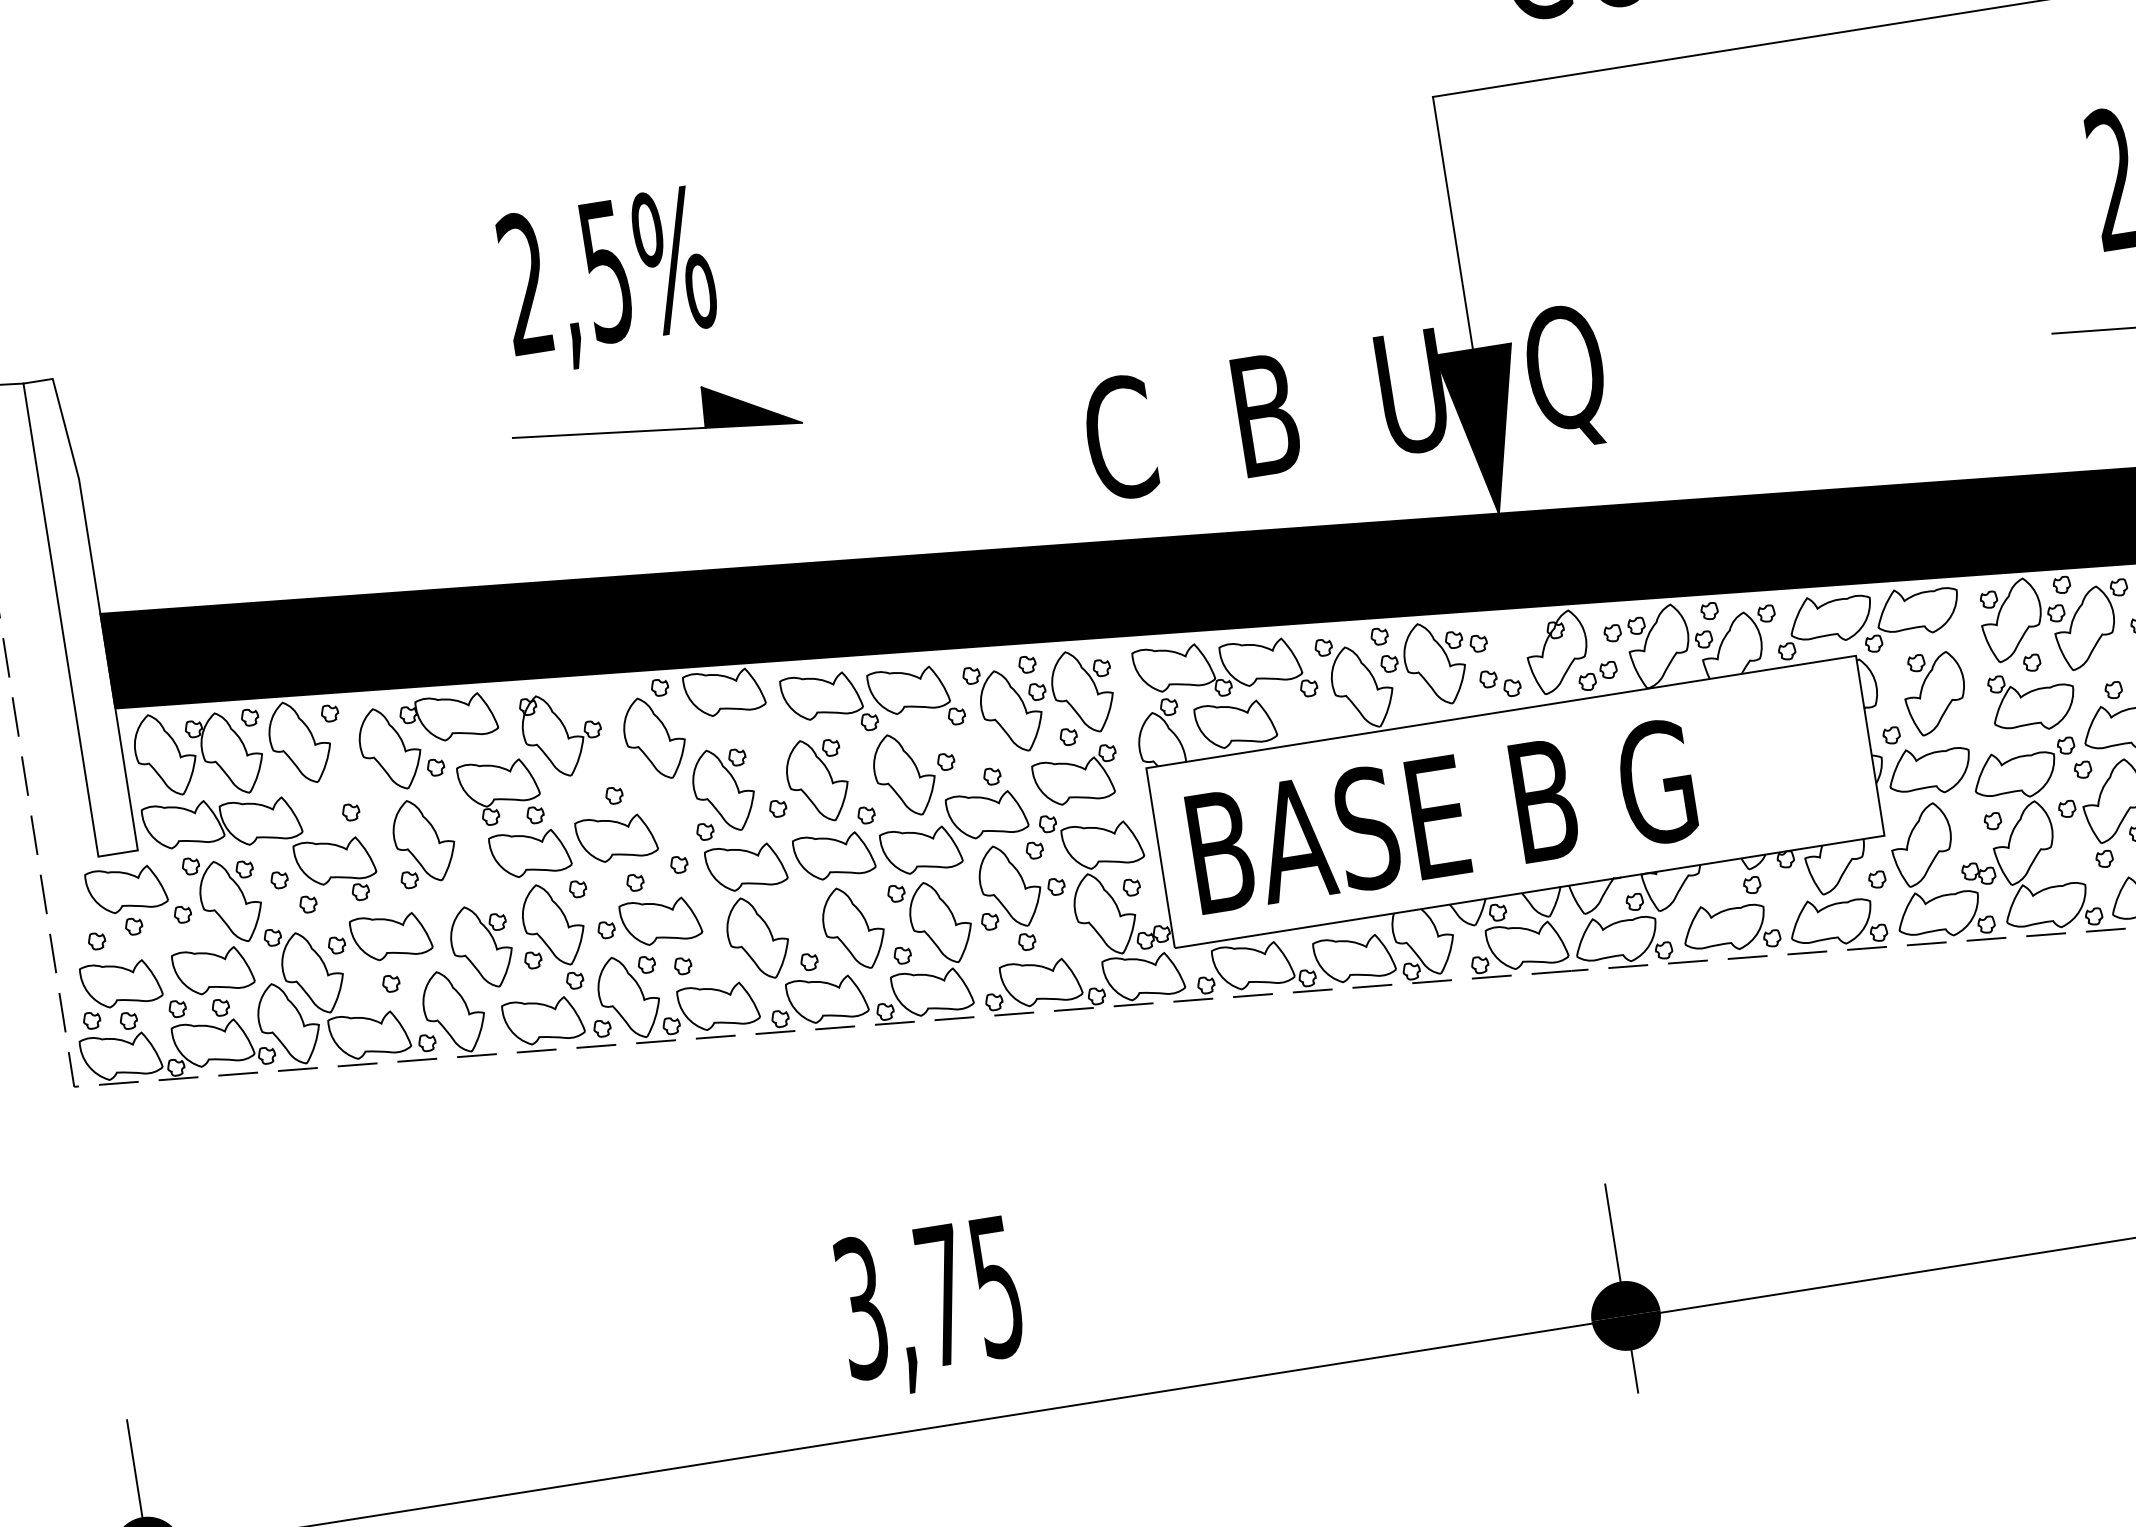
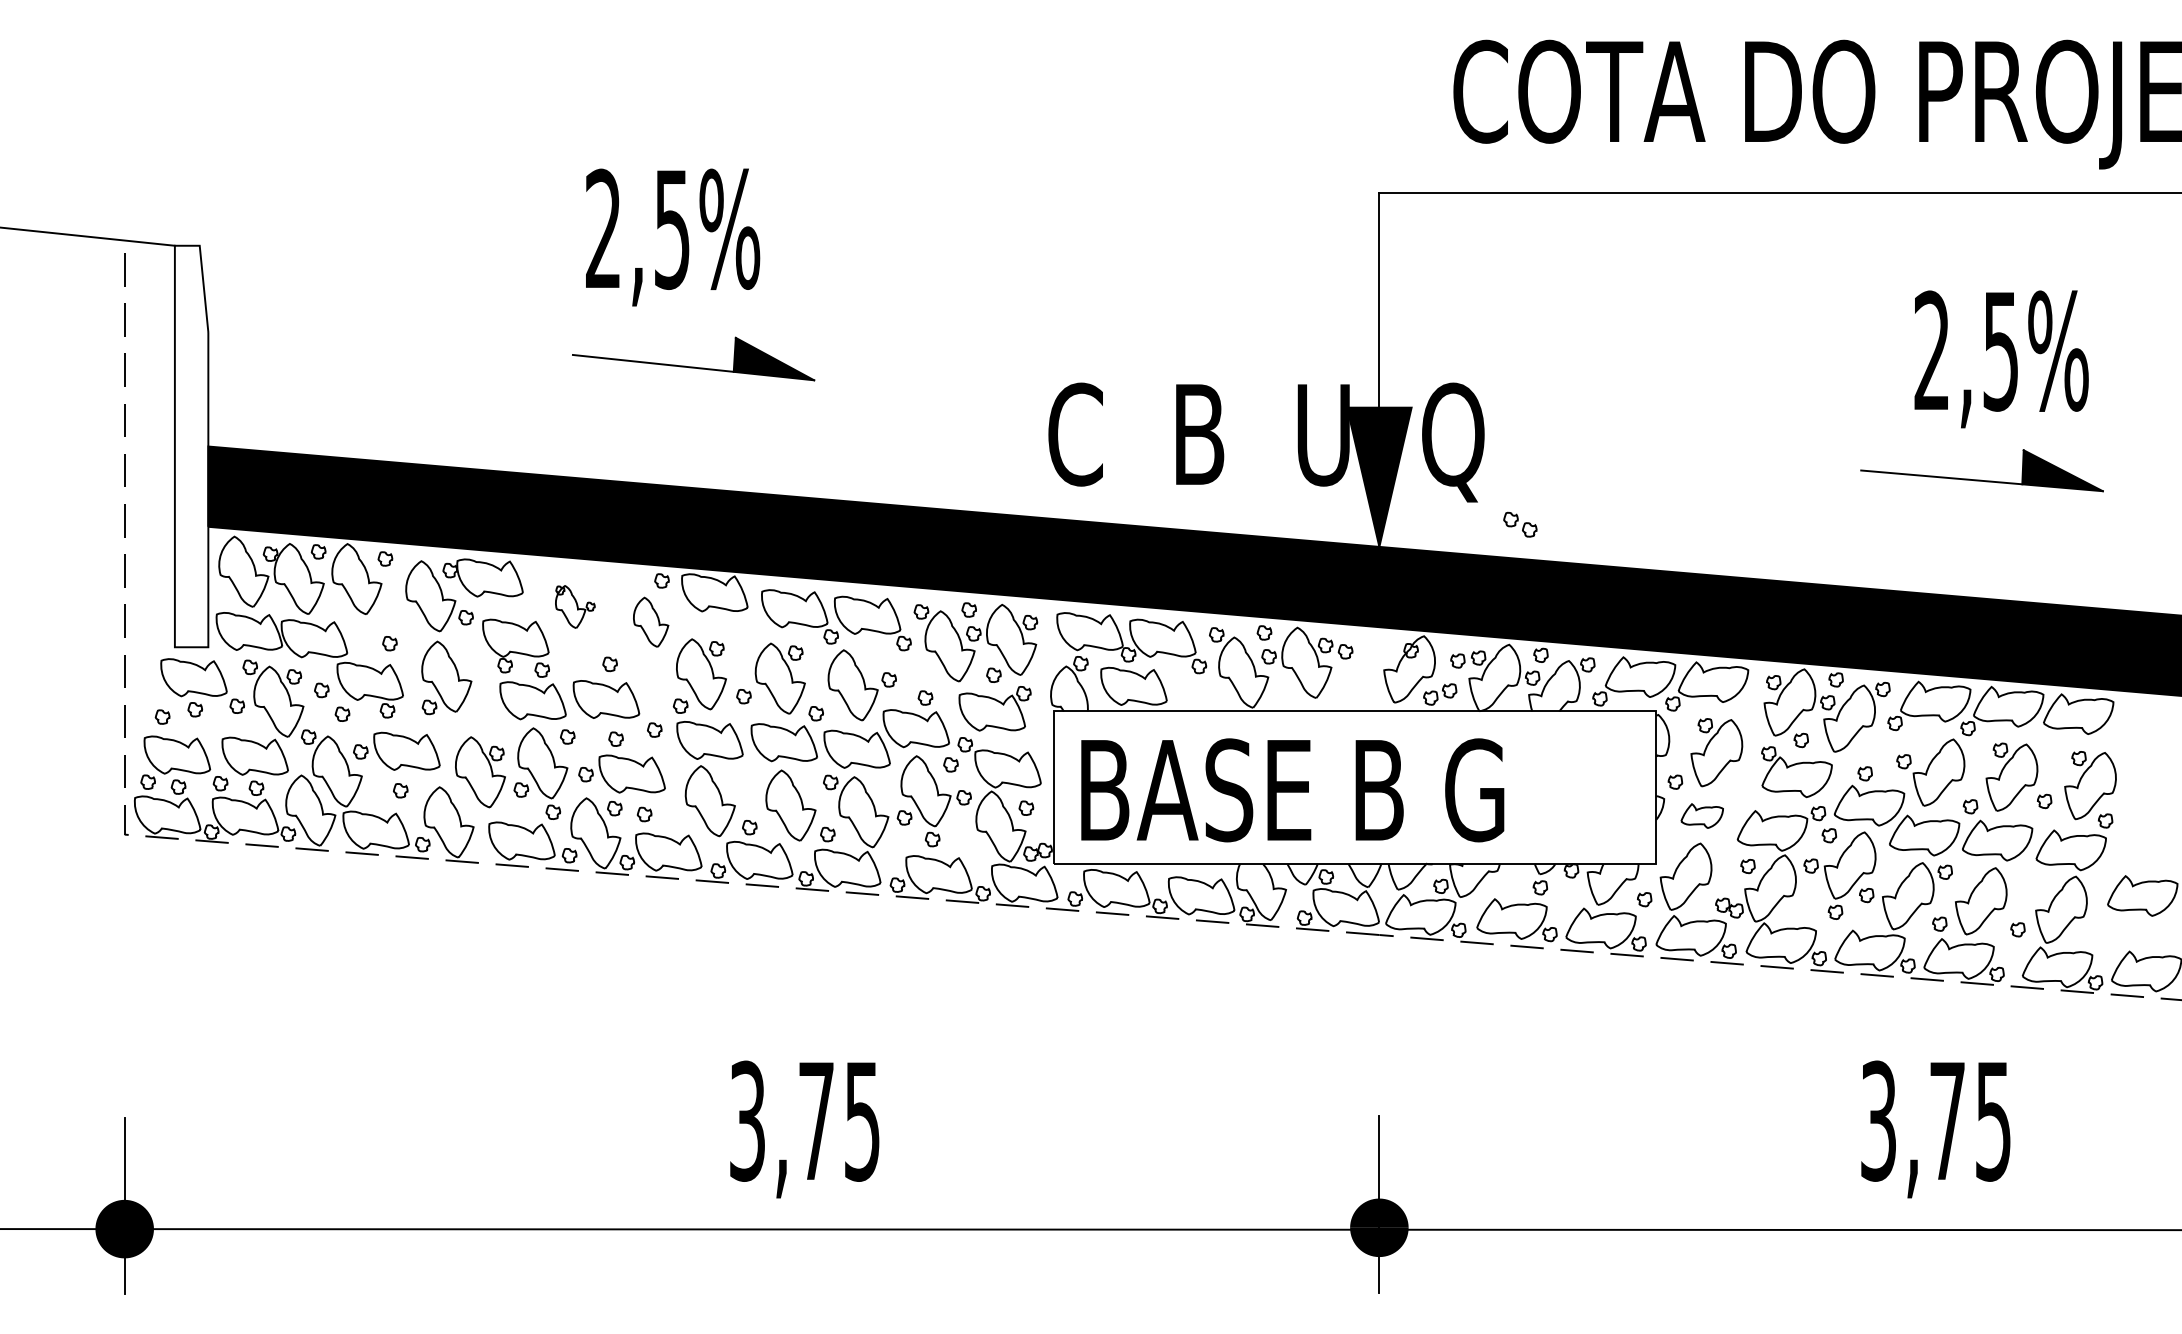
part: (1500, 683) -> (1520, 524), moved
part: (562, 733) -> (575, 606), size x0.6
part: (654, 738) -> (650, 622), size x0.7
part: (1928, 769) -> (1701, 815), size x0.6

